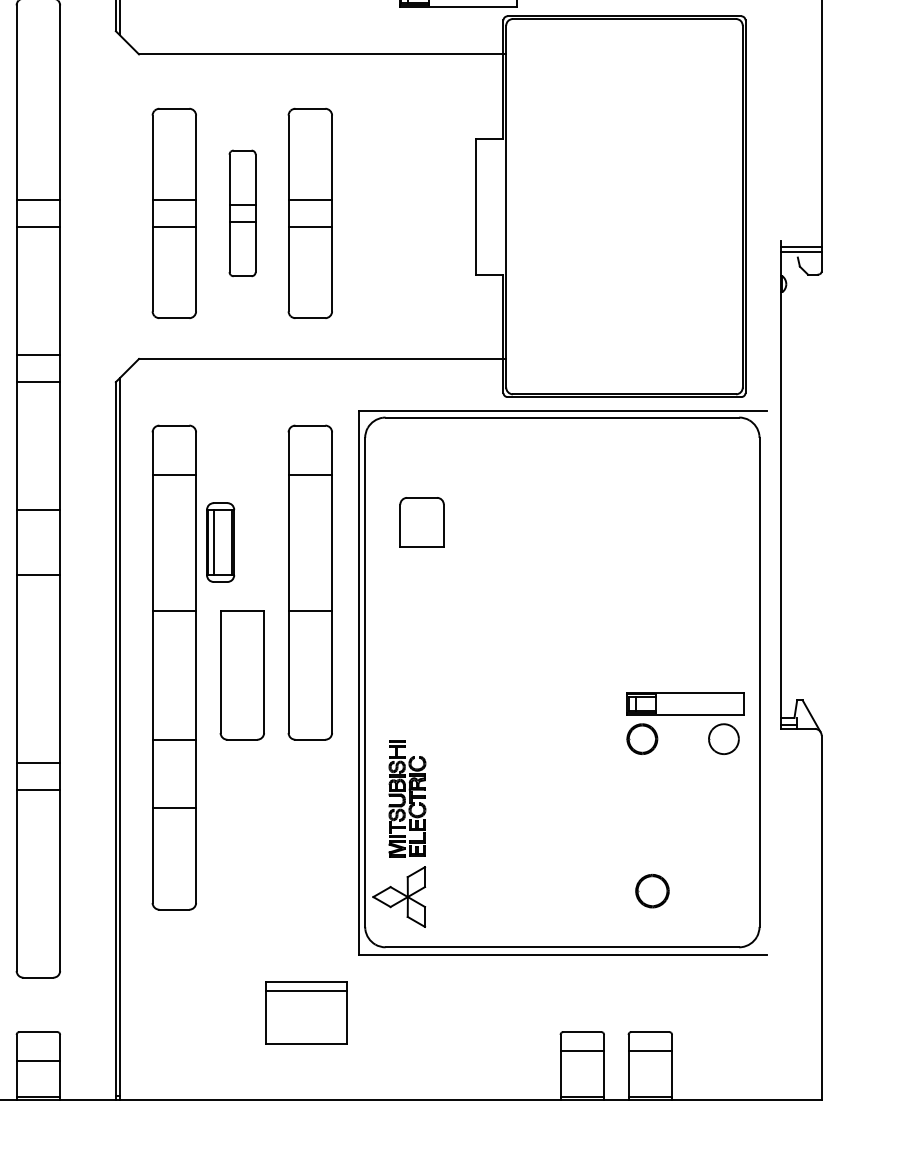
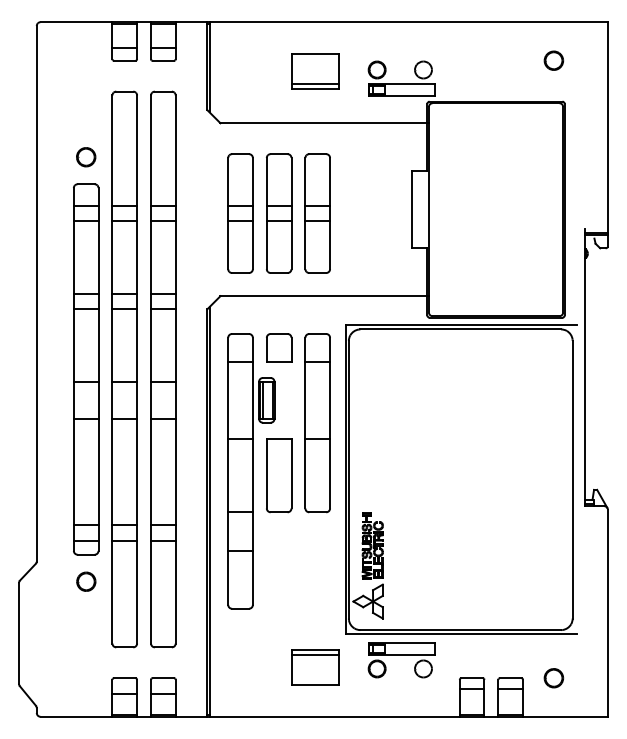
part: (242, 213) -> (279, 213), size x1.67
part: (422, 521) -> (279, 347), moved
part: (685, 724) -> (401, 660), moved
part: (651, 891) -> (553, 678), moved

